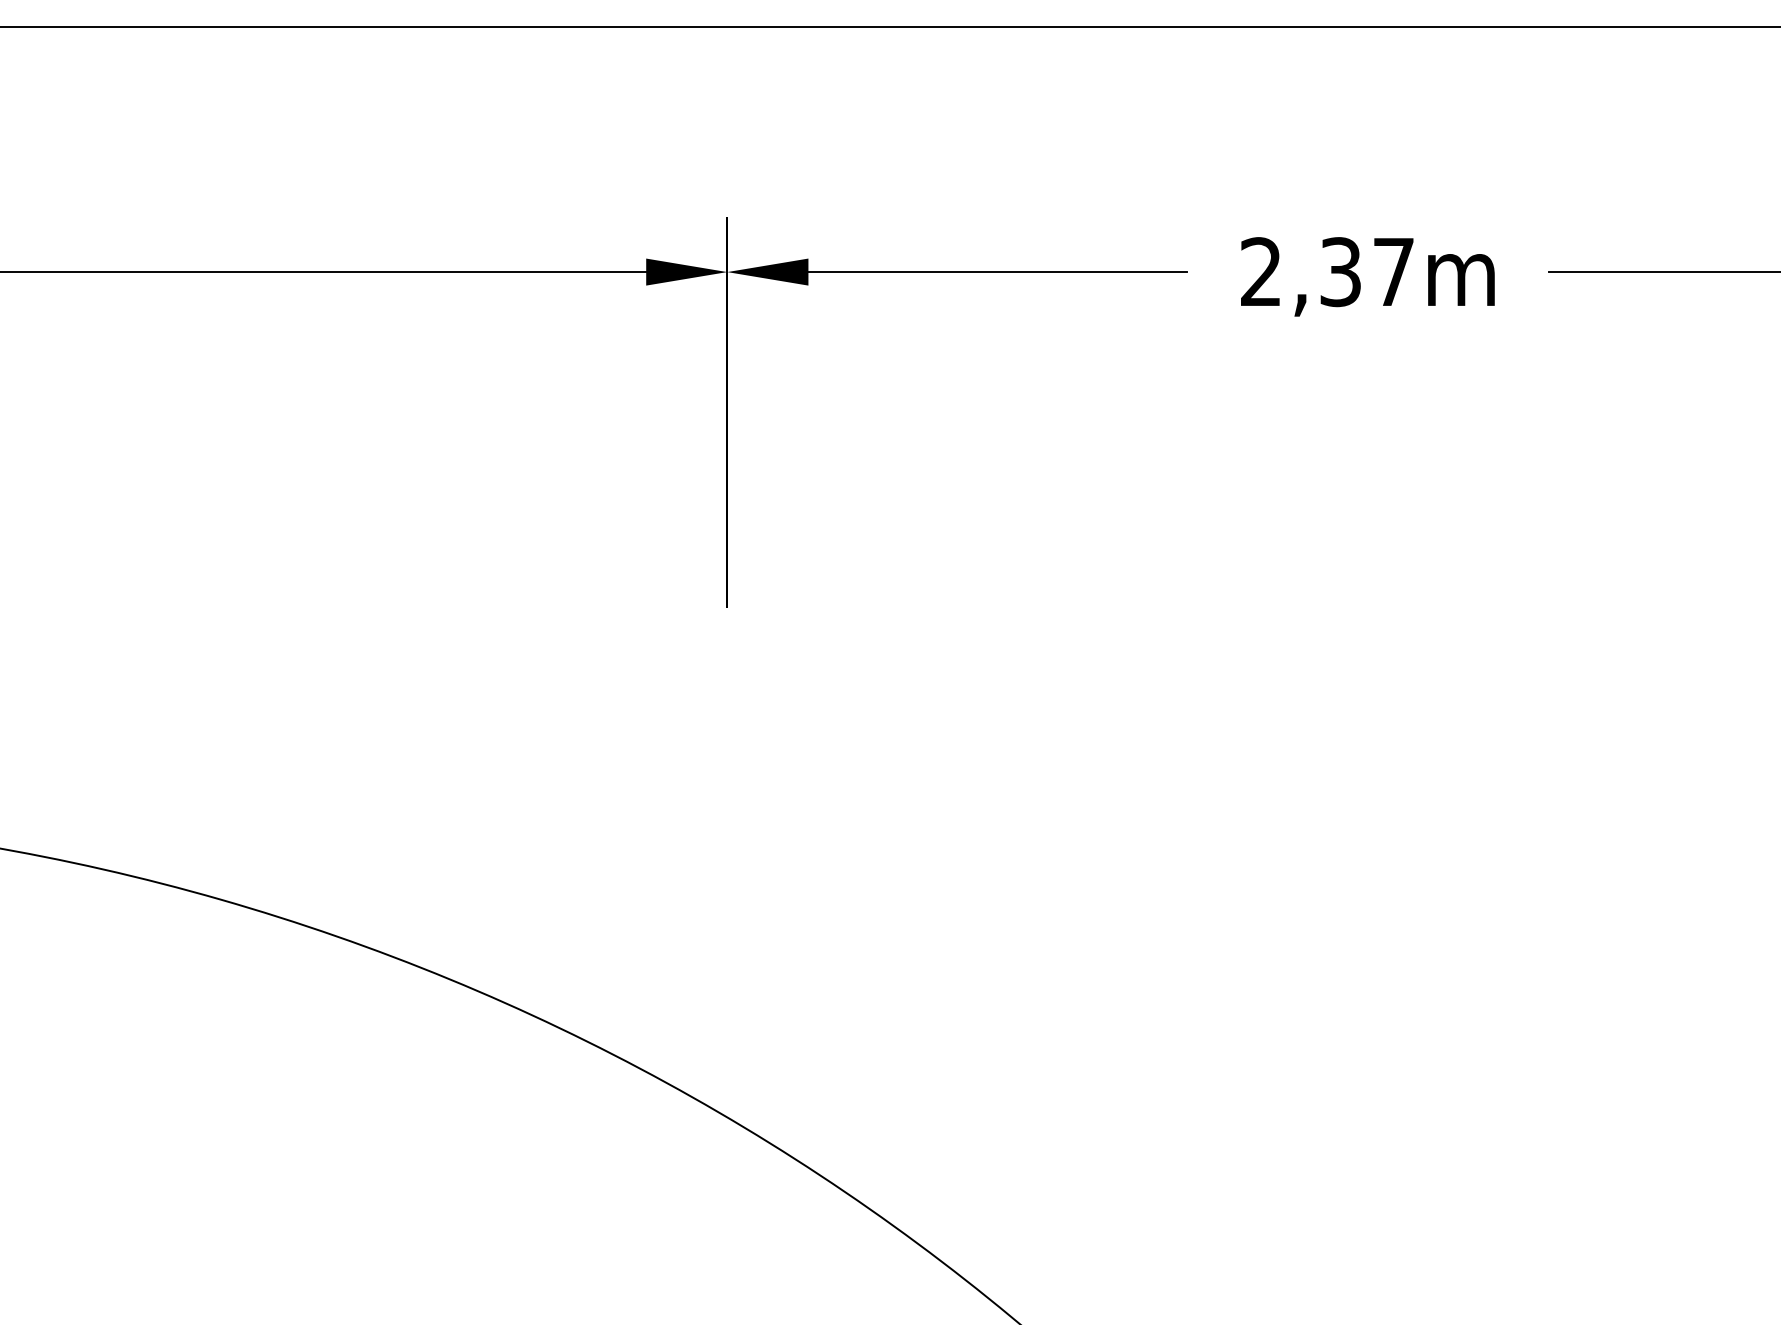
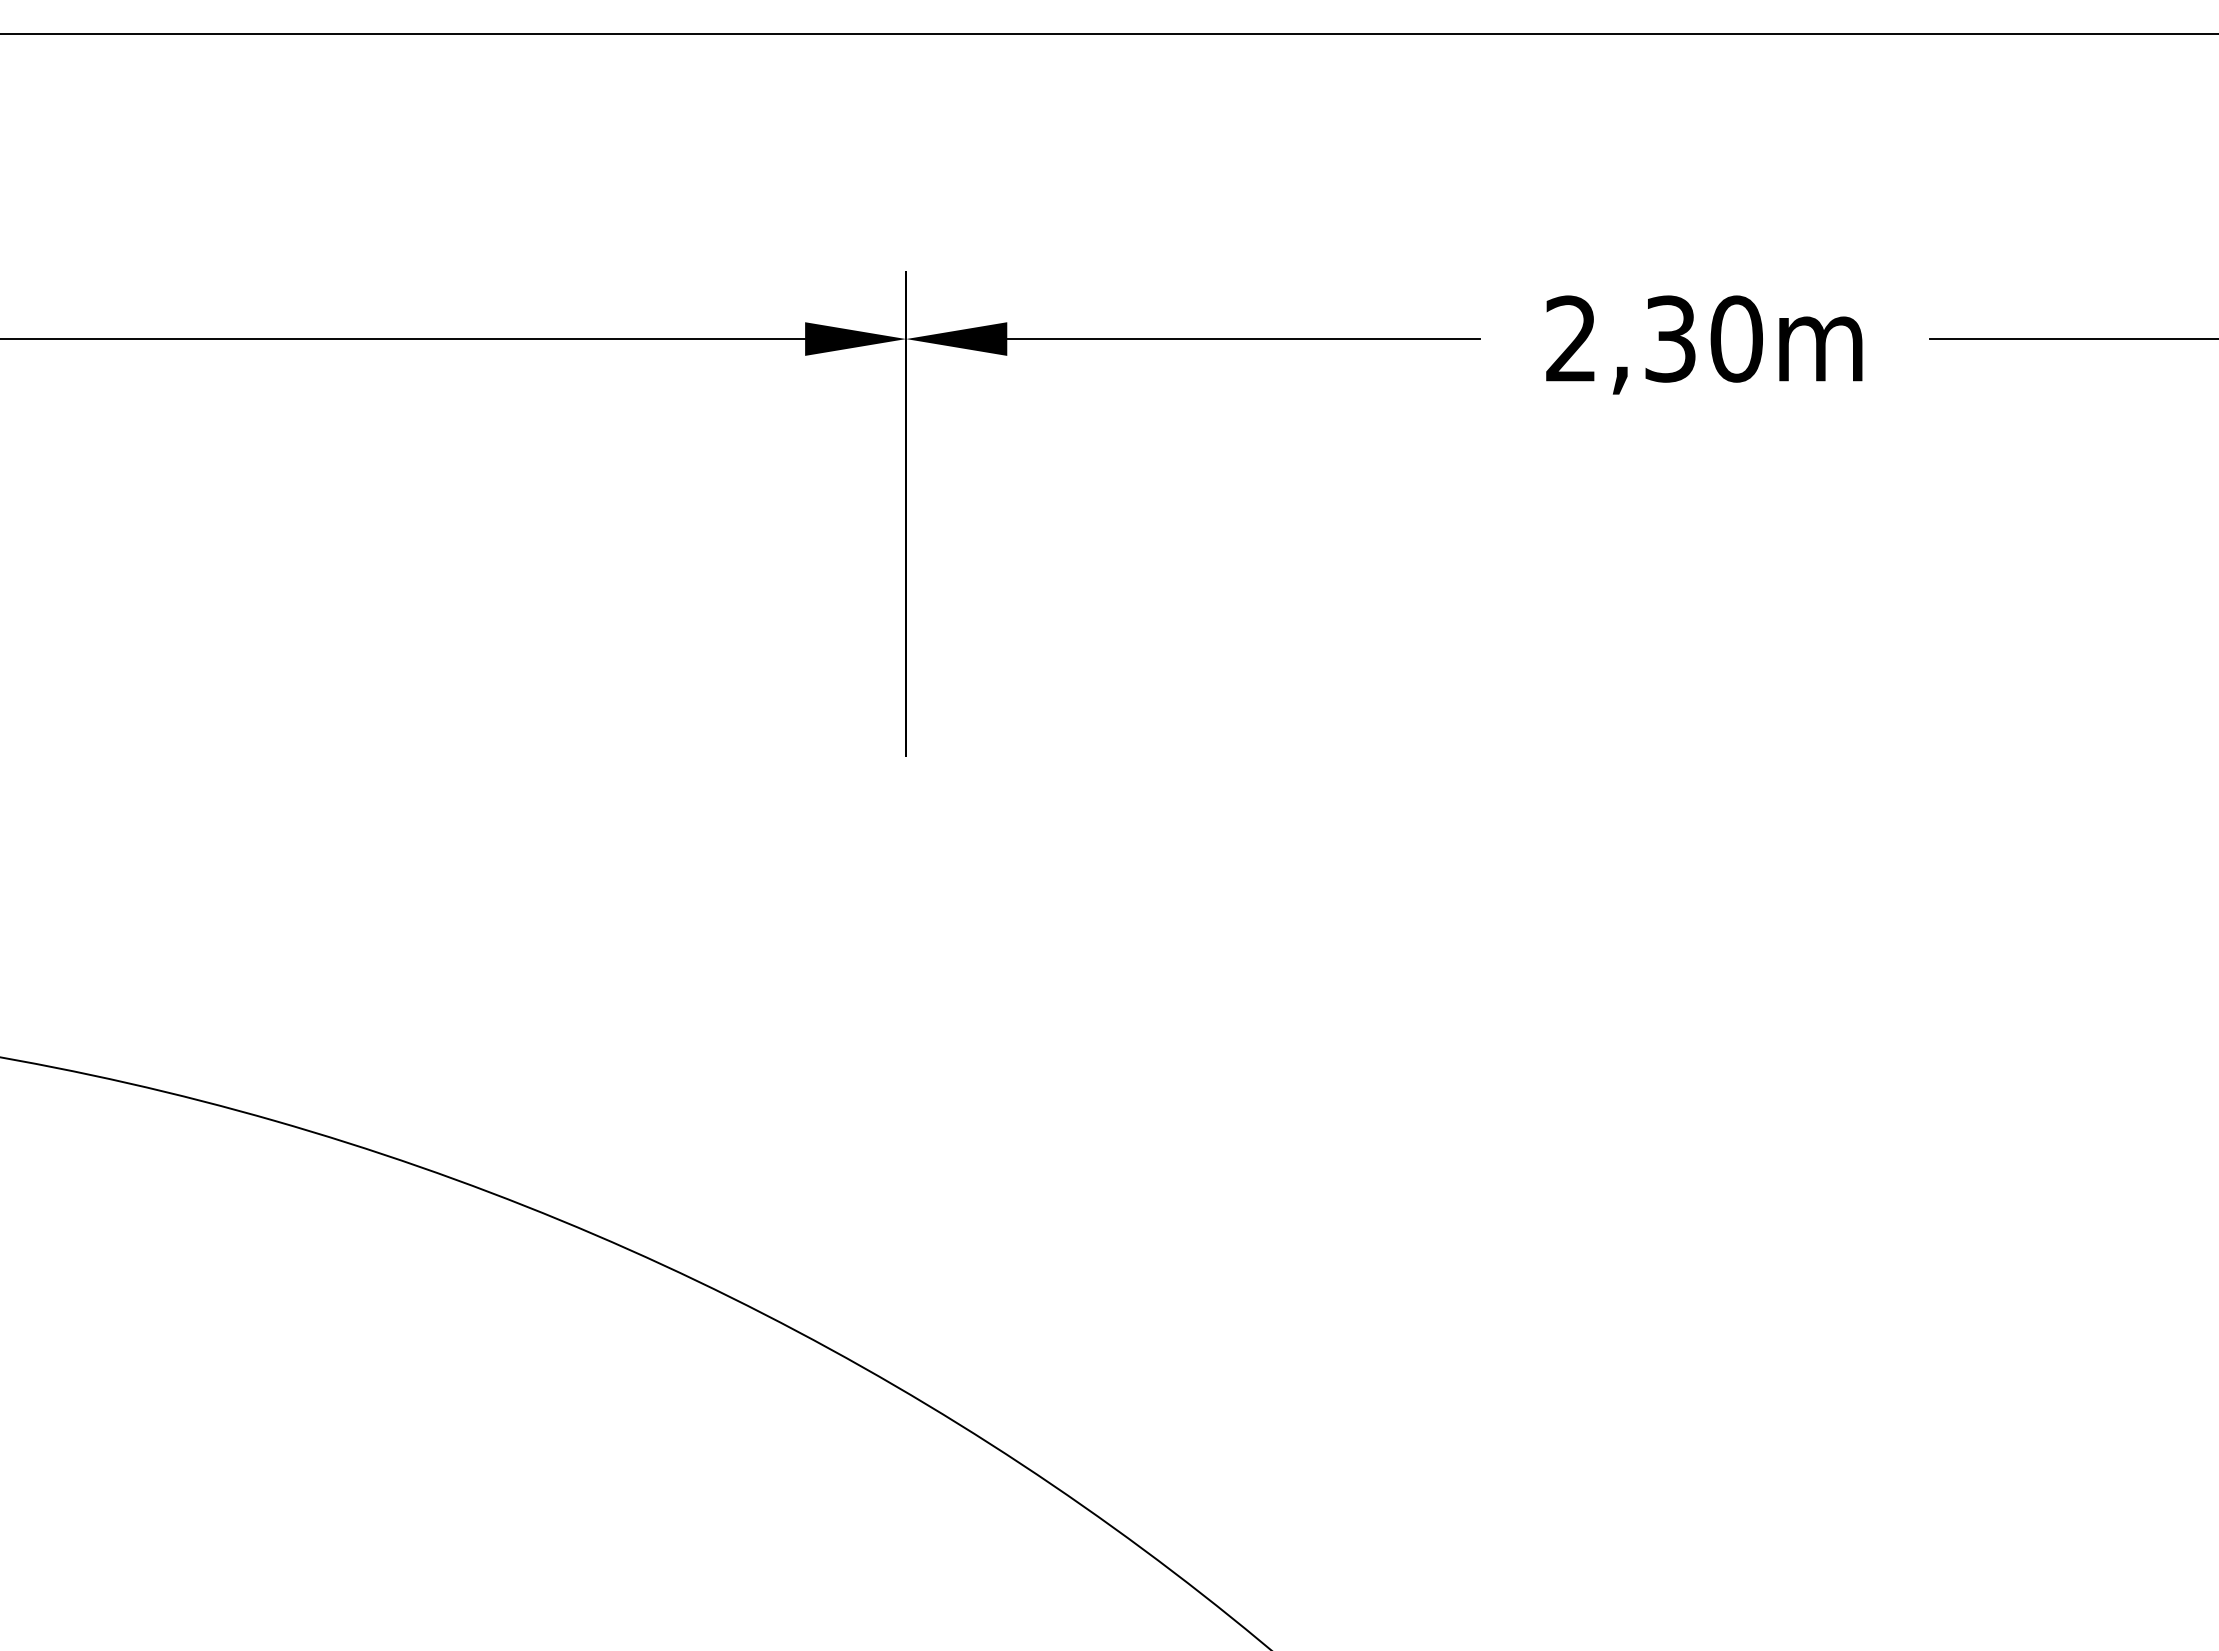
text: (1393, 271) -> (1736, 338), 2,37m -> 2,30m

